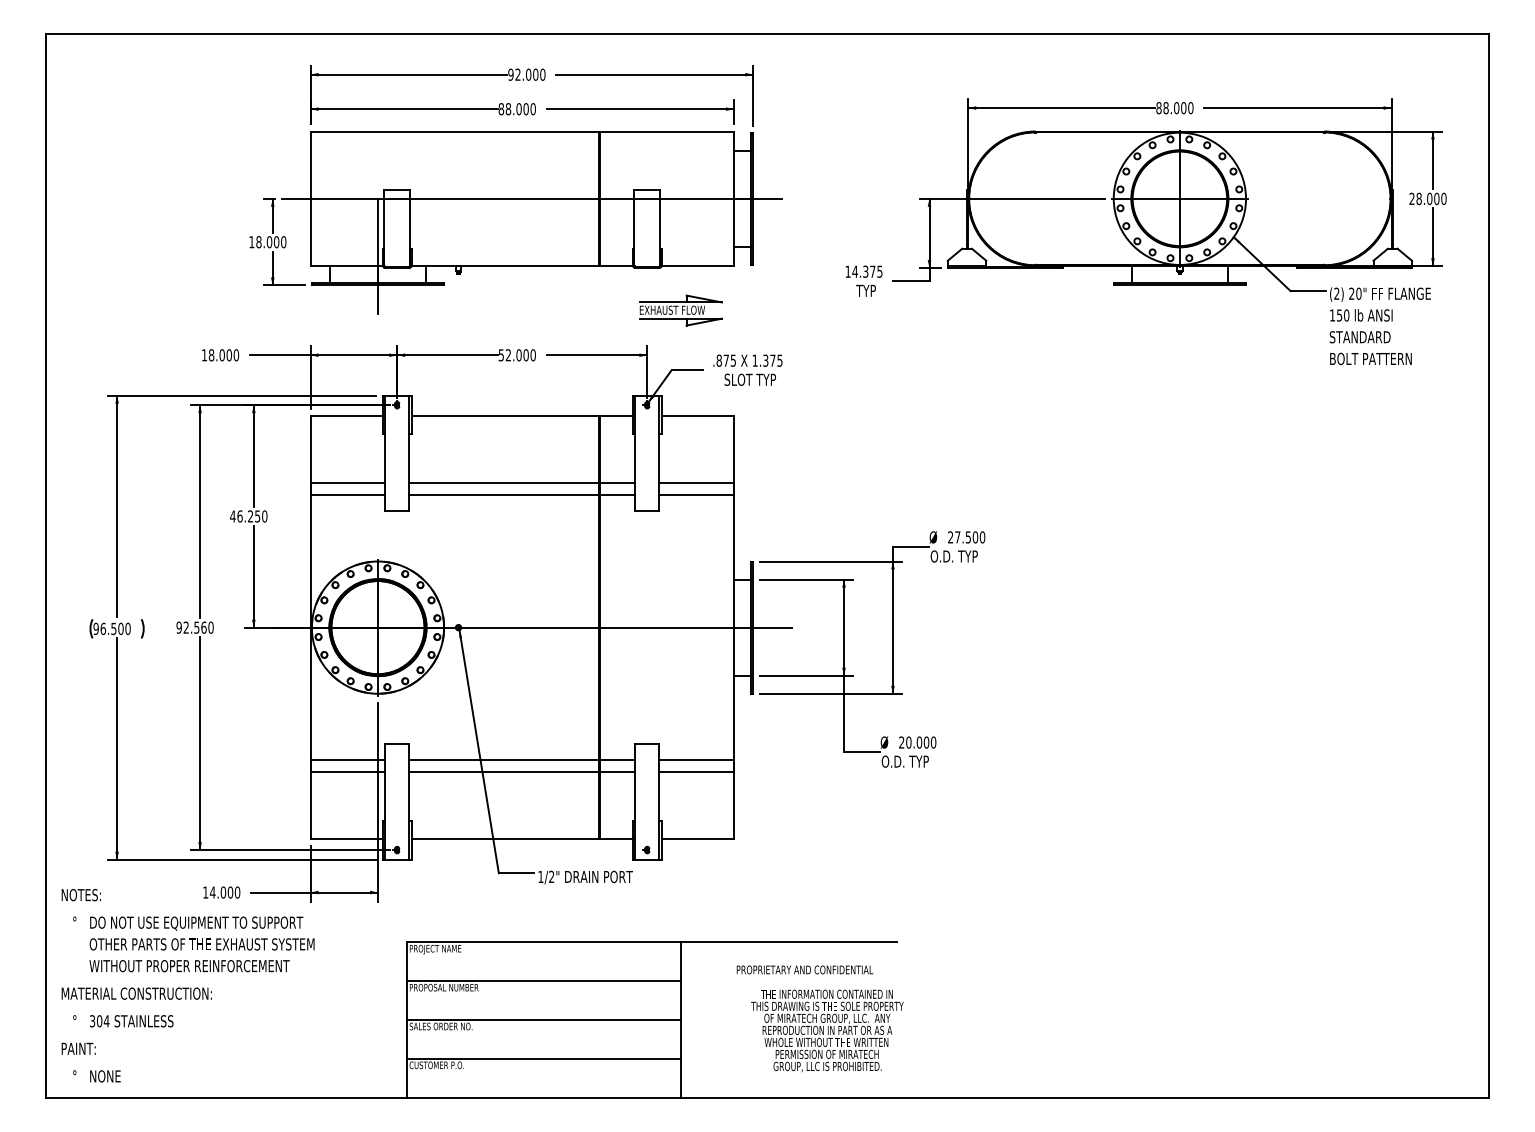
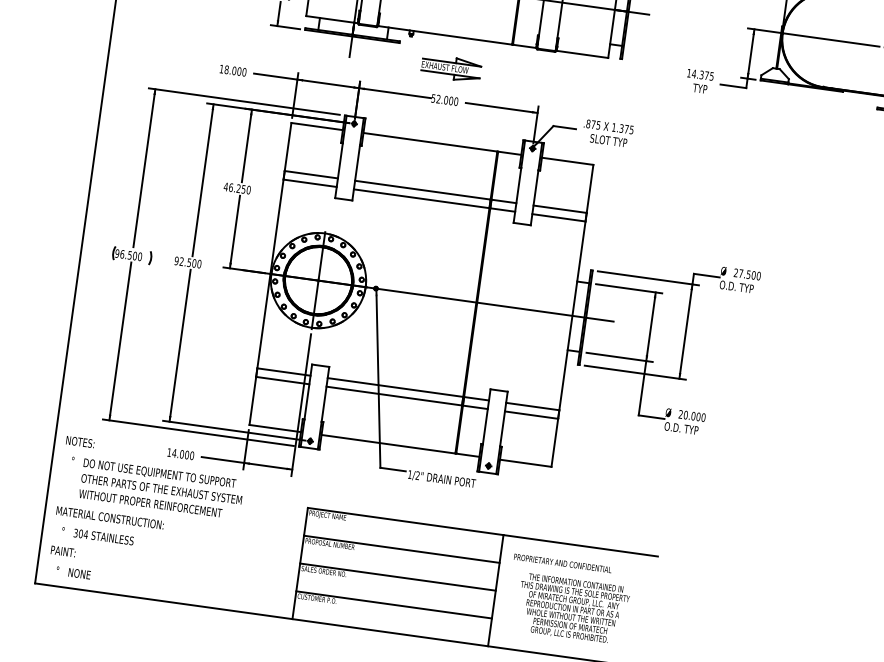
part: (680, 310) -> (450, 68), moved
text: (203, 627) -> (194, 263), 92.560 -> 92.500
text: (804, 969) -> (562, 563), moved
text: (827, 1030) -> (572, 608), moved

